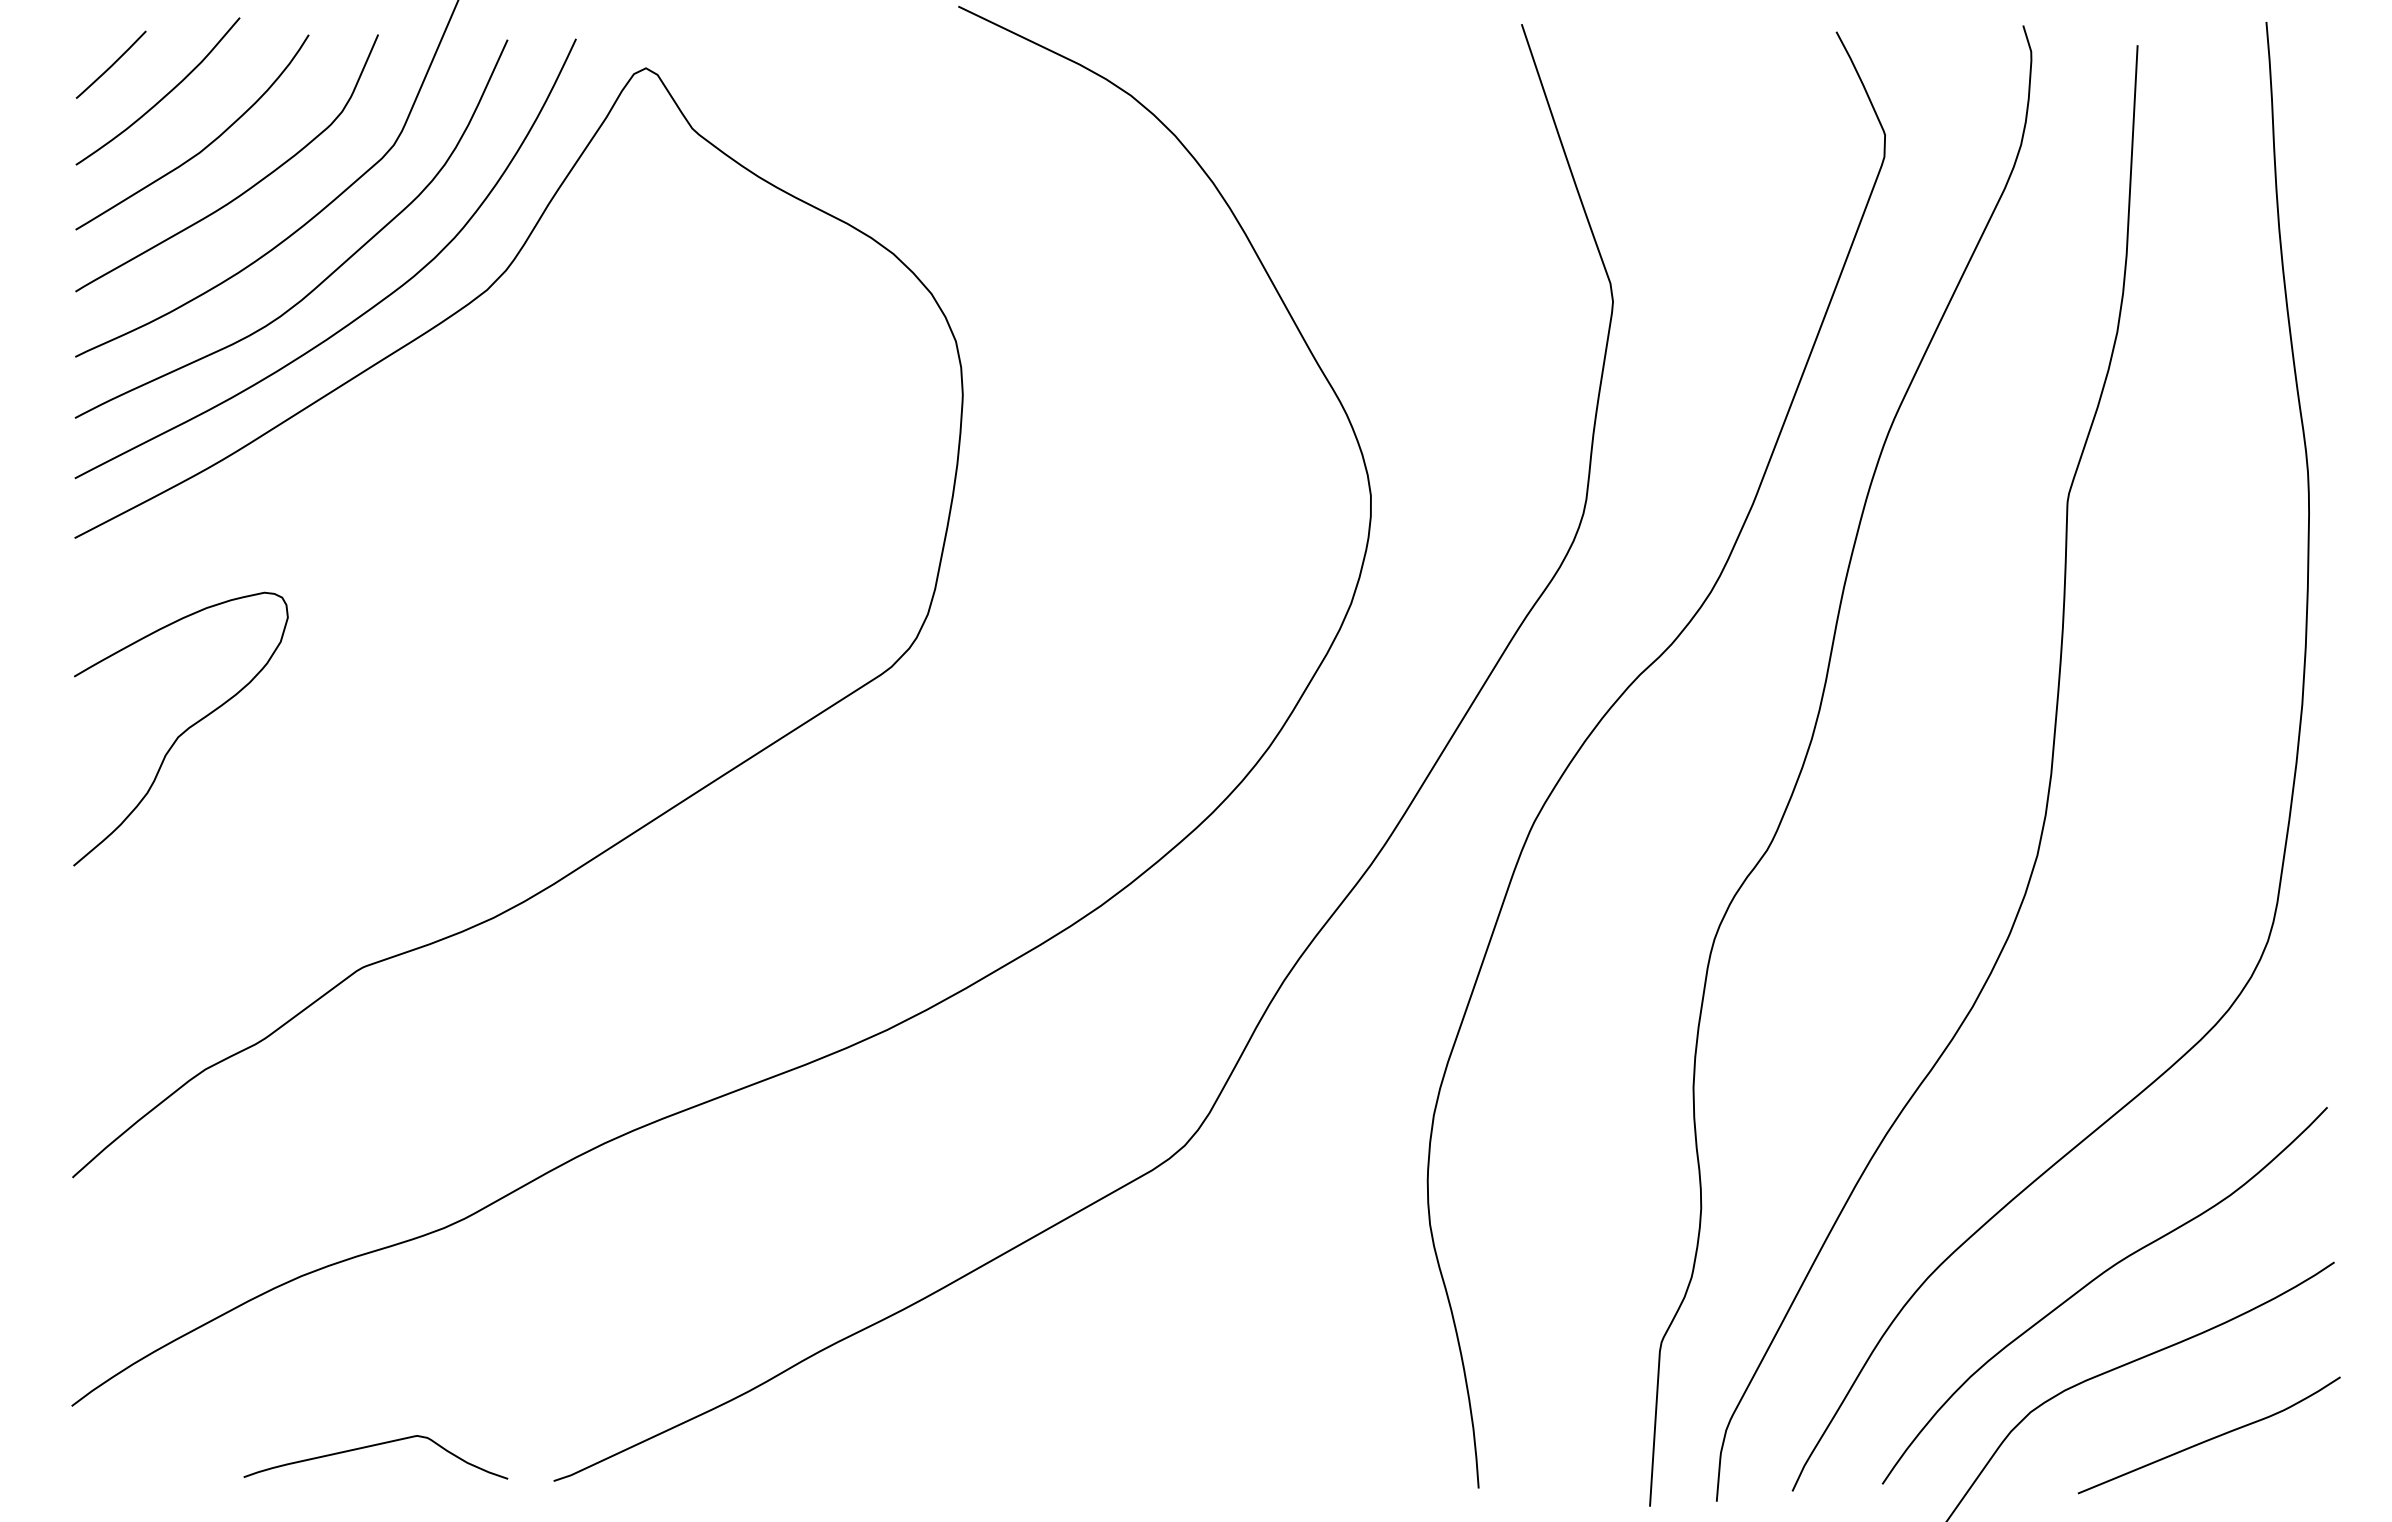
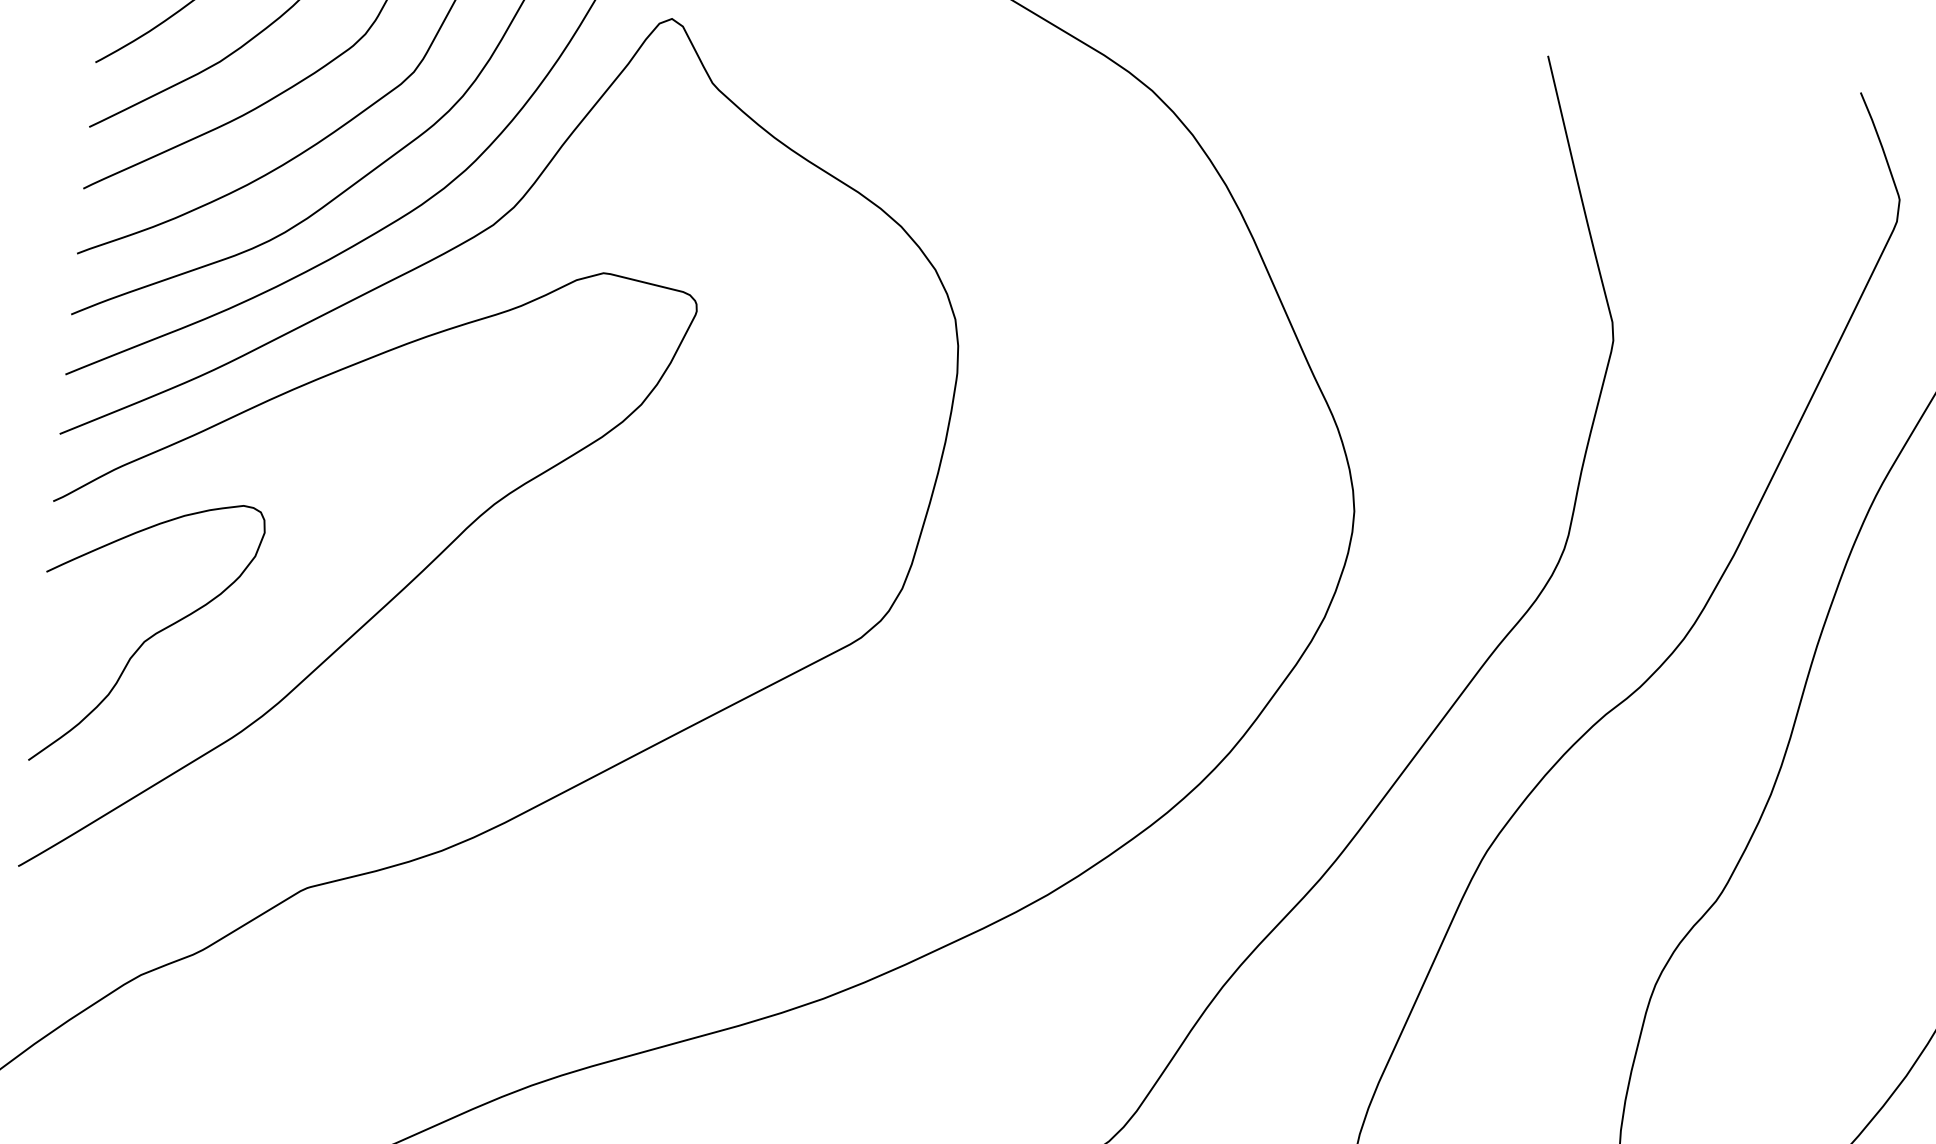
curve: (415, 676) -> (386, 603), added

